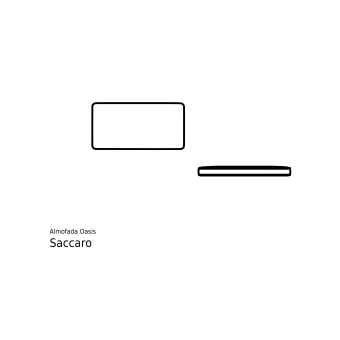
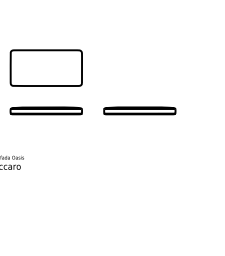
part: (137, 125) -> (45, 67), moved
part: (123, 170) -> (45, 110), added

